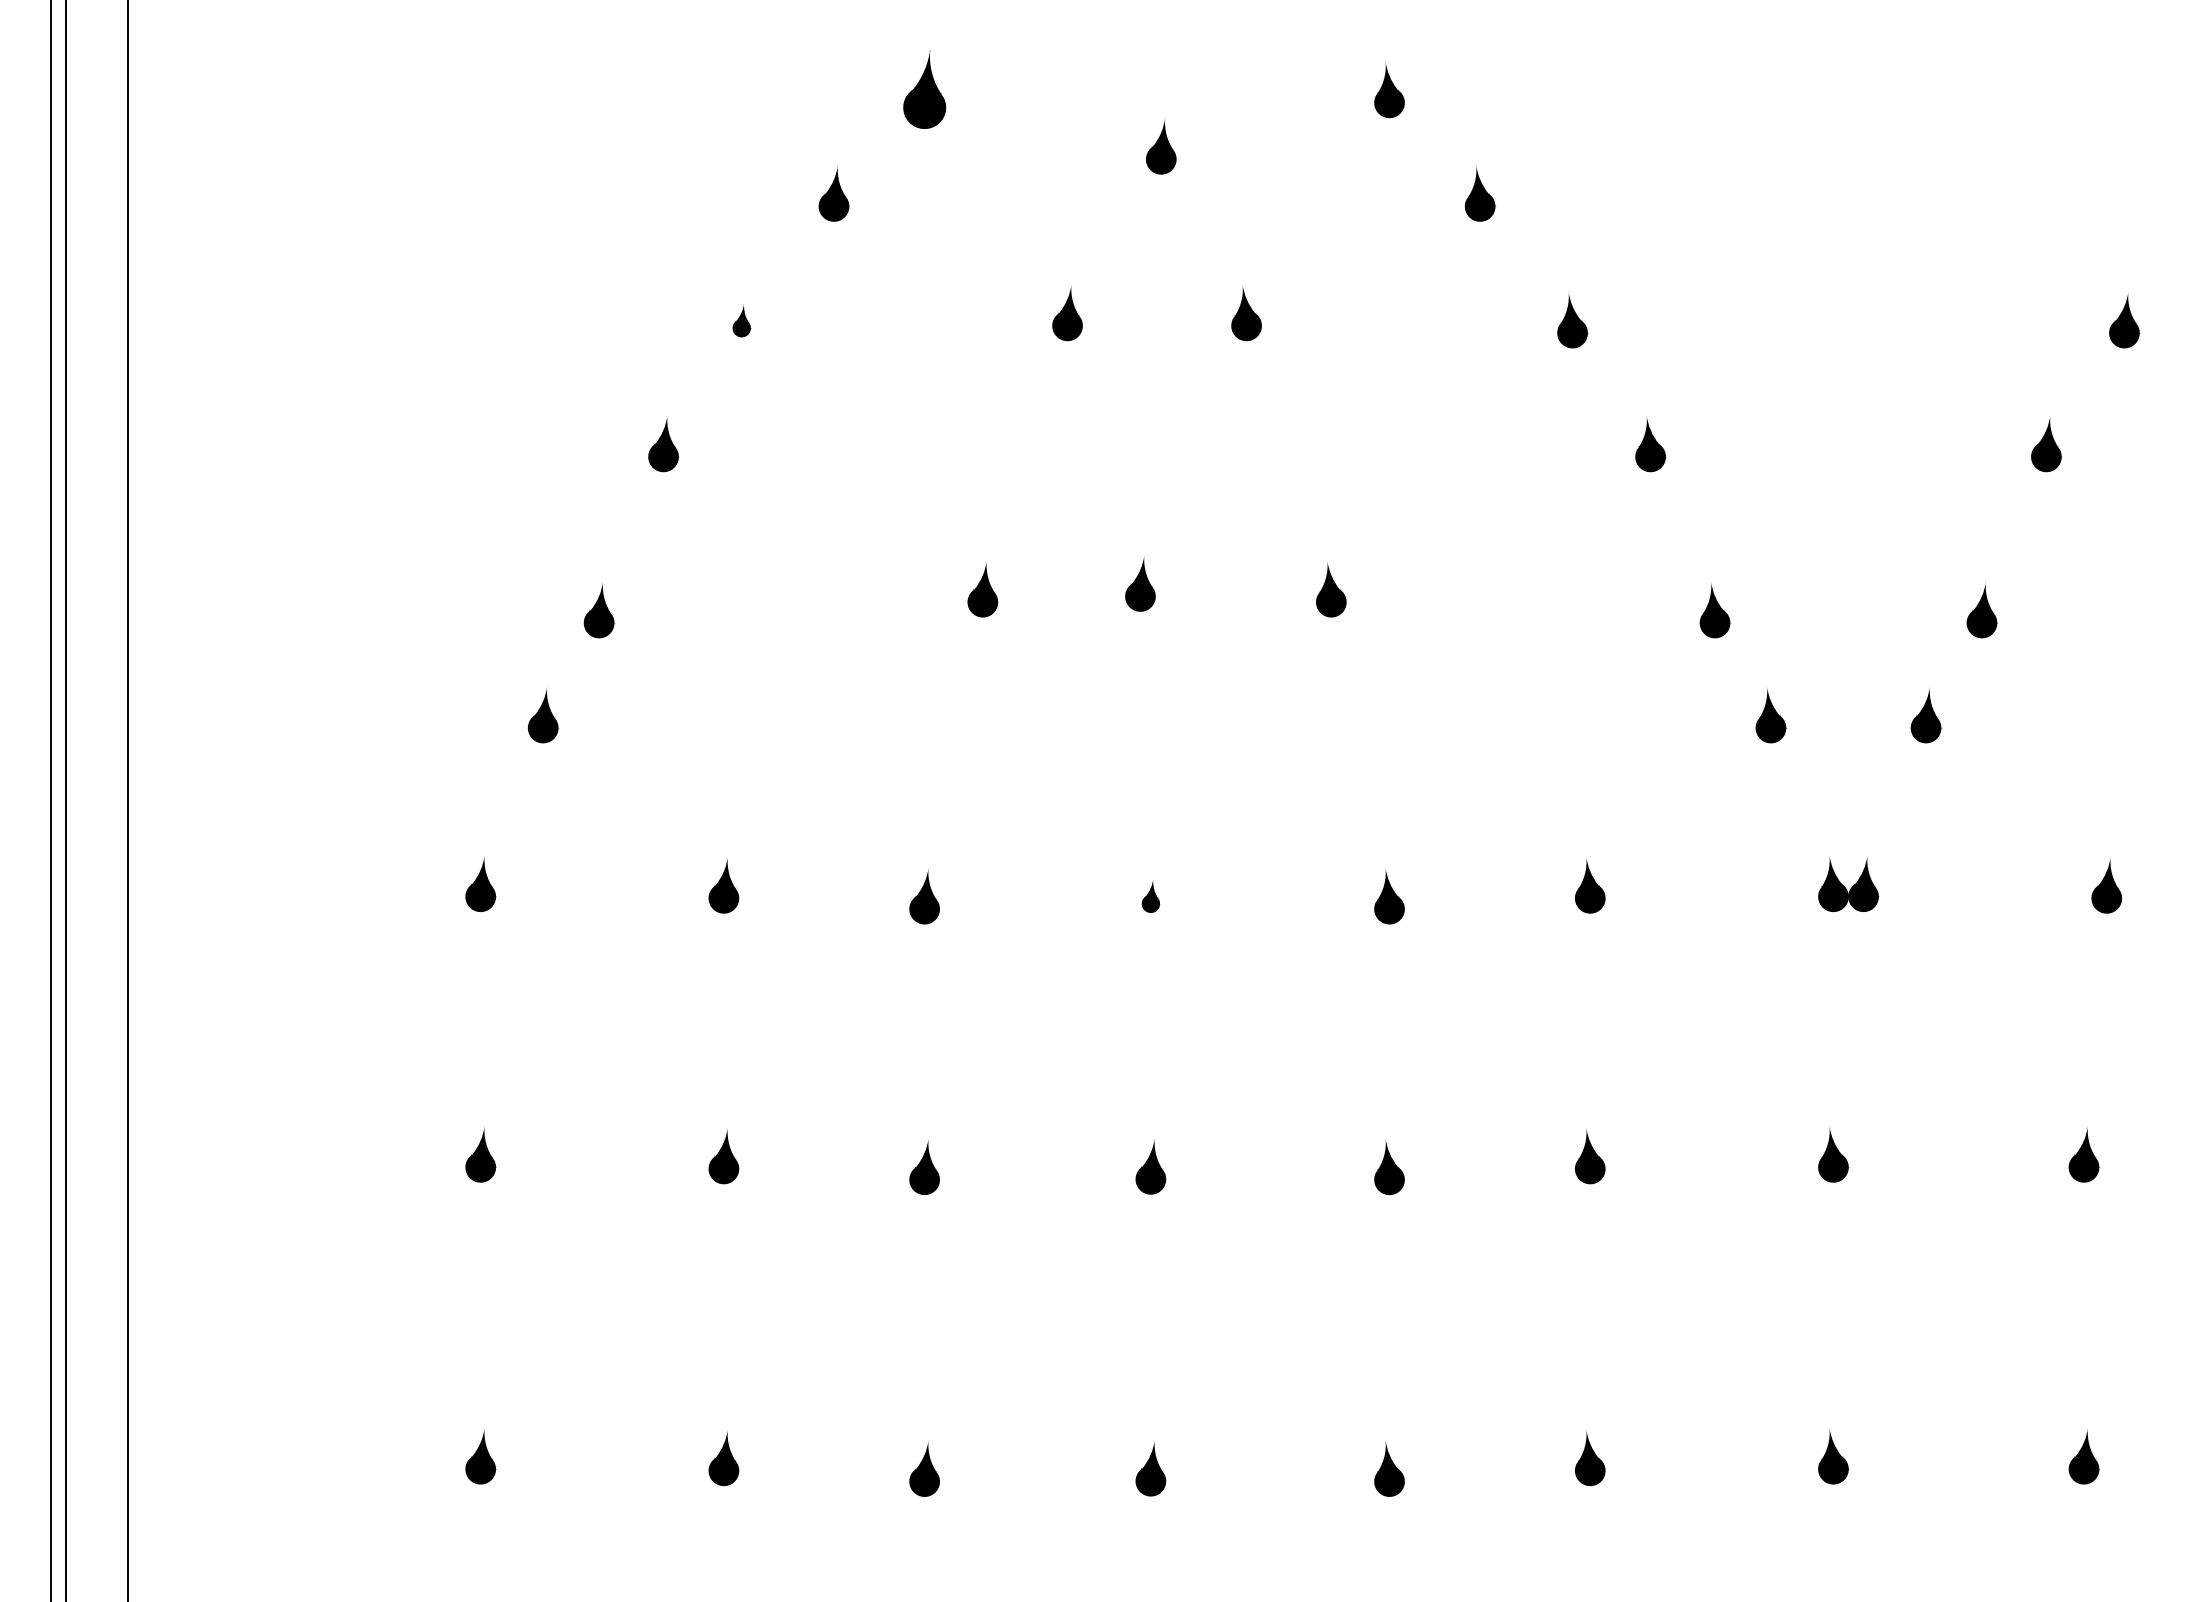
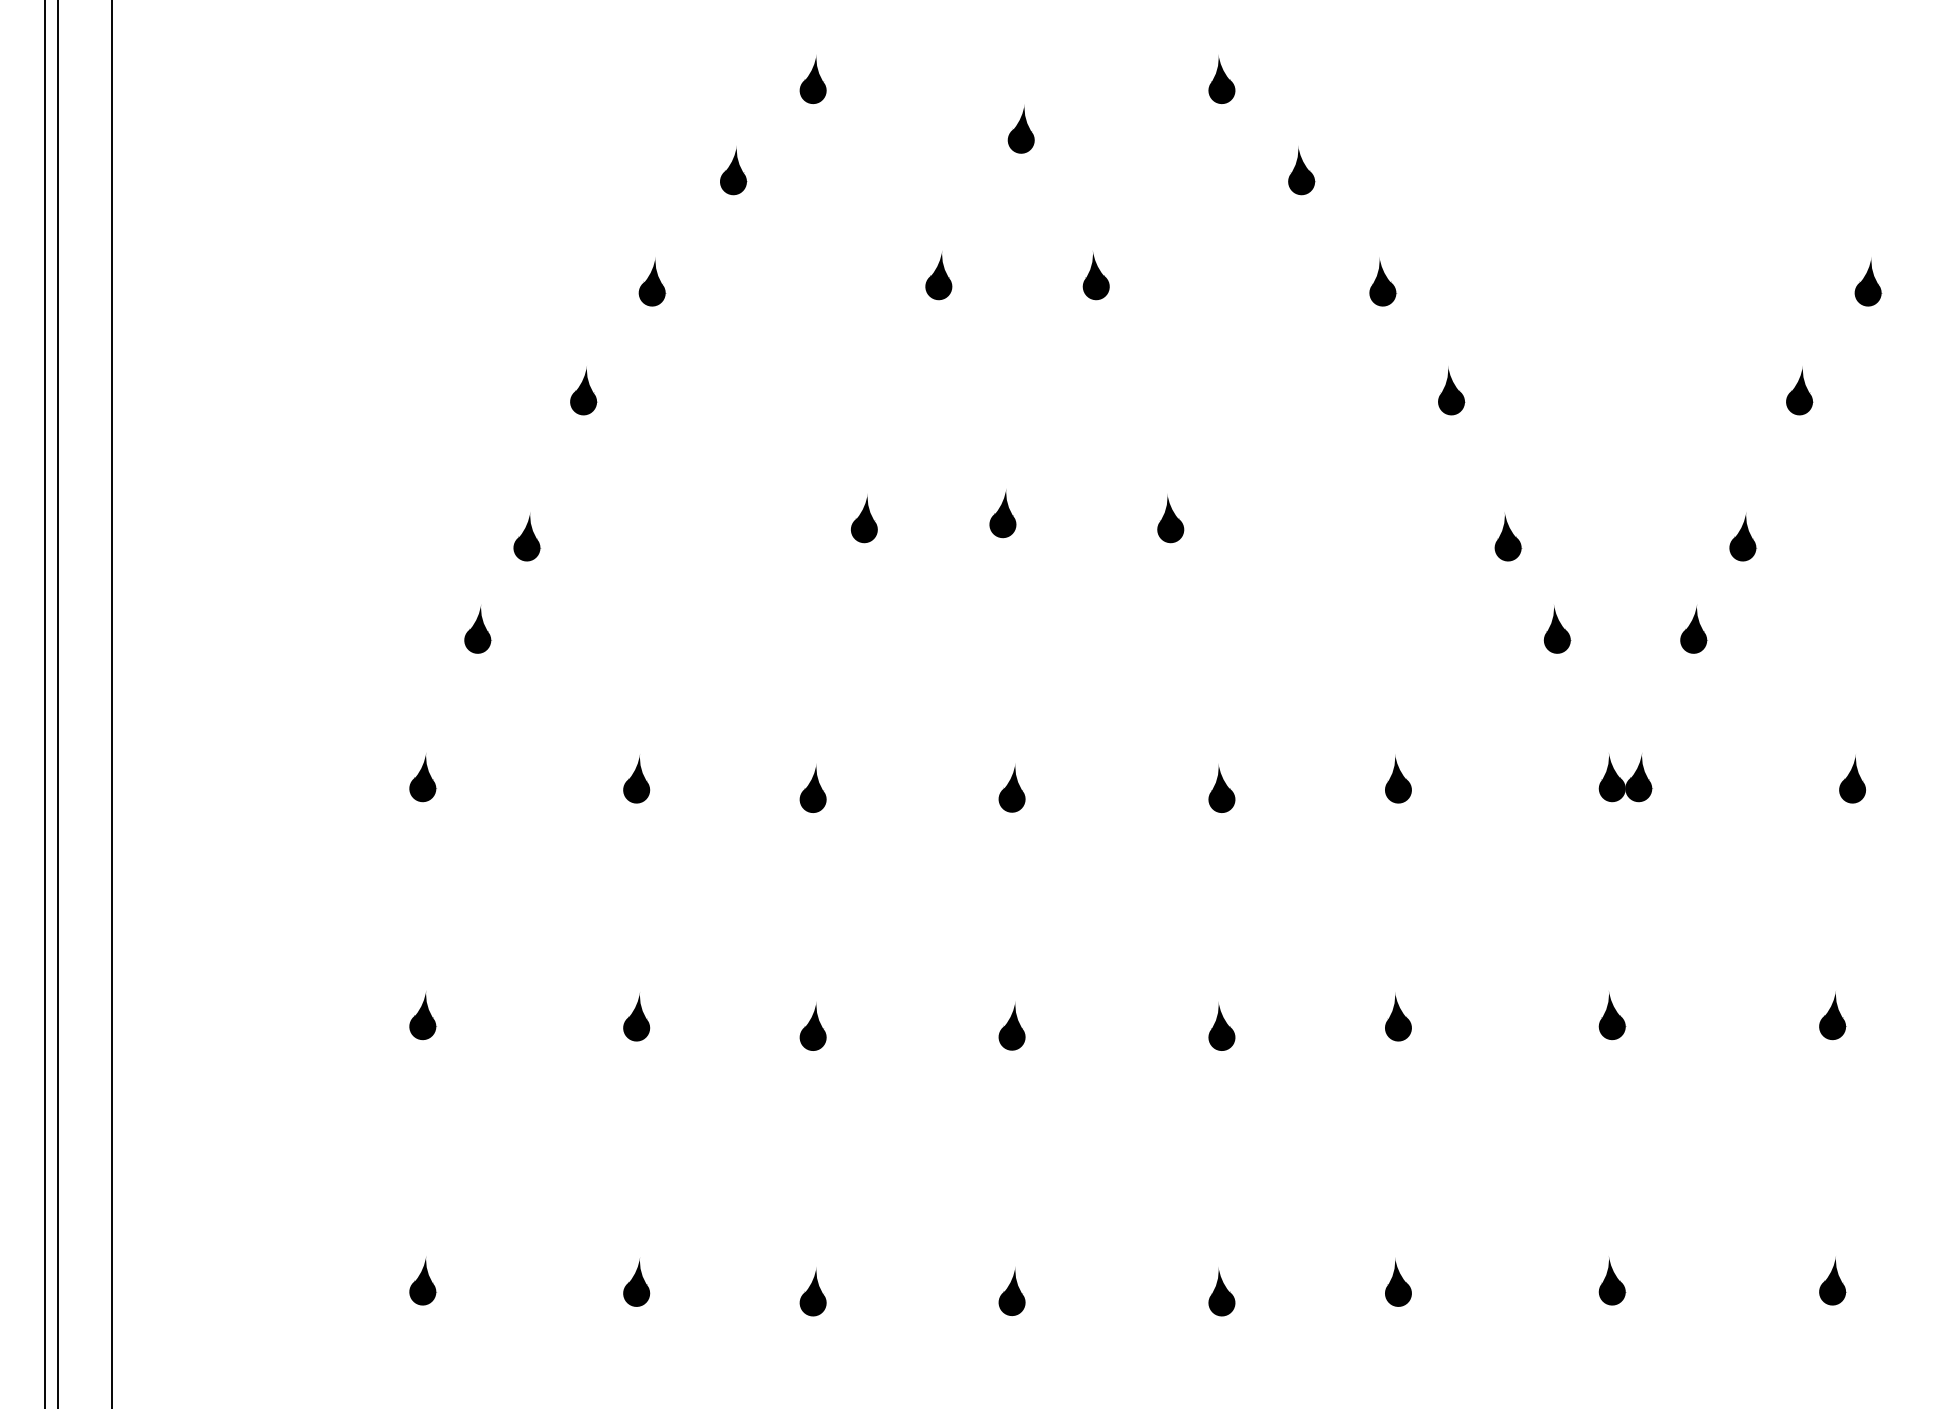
part: (924, 90) -> (813, 79), size x0.71
part: (741, 320) -> (652, 281), size x1.67
part: (1150, 896) -> (1011, 788), size x1.67

